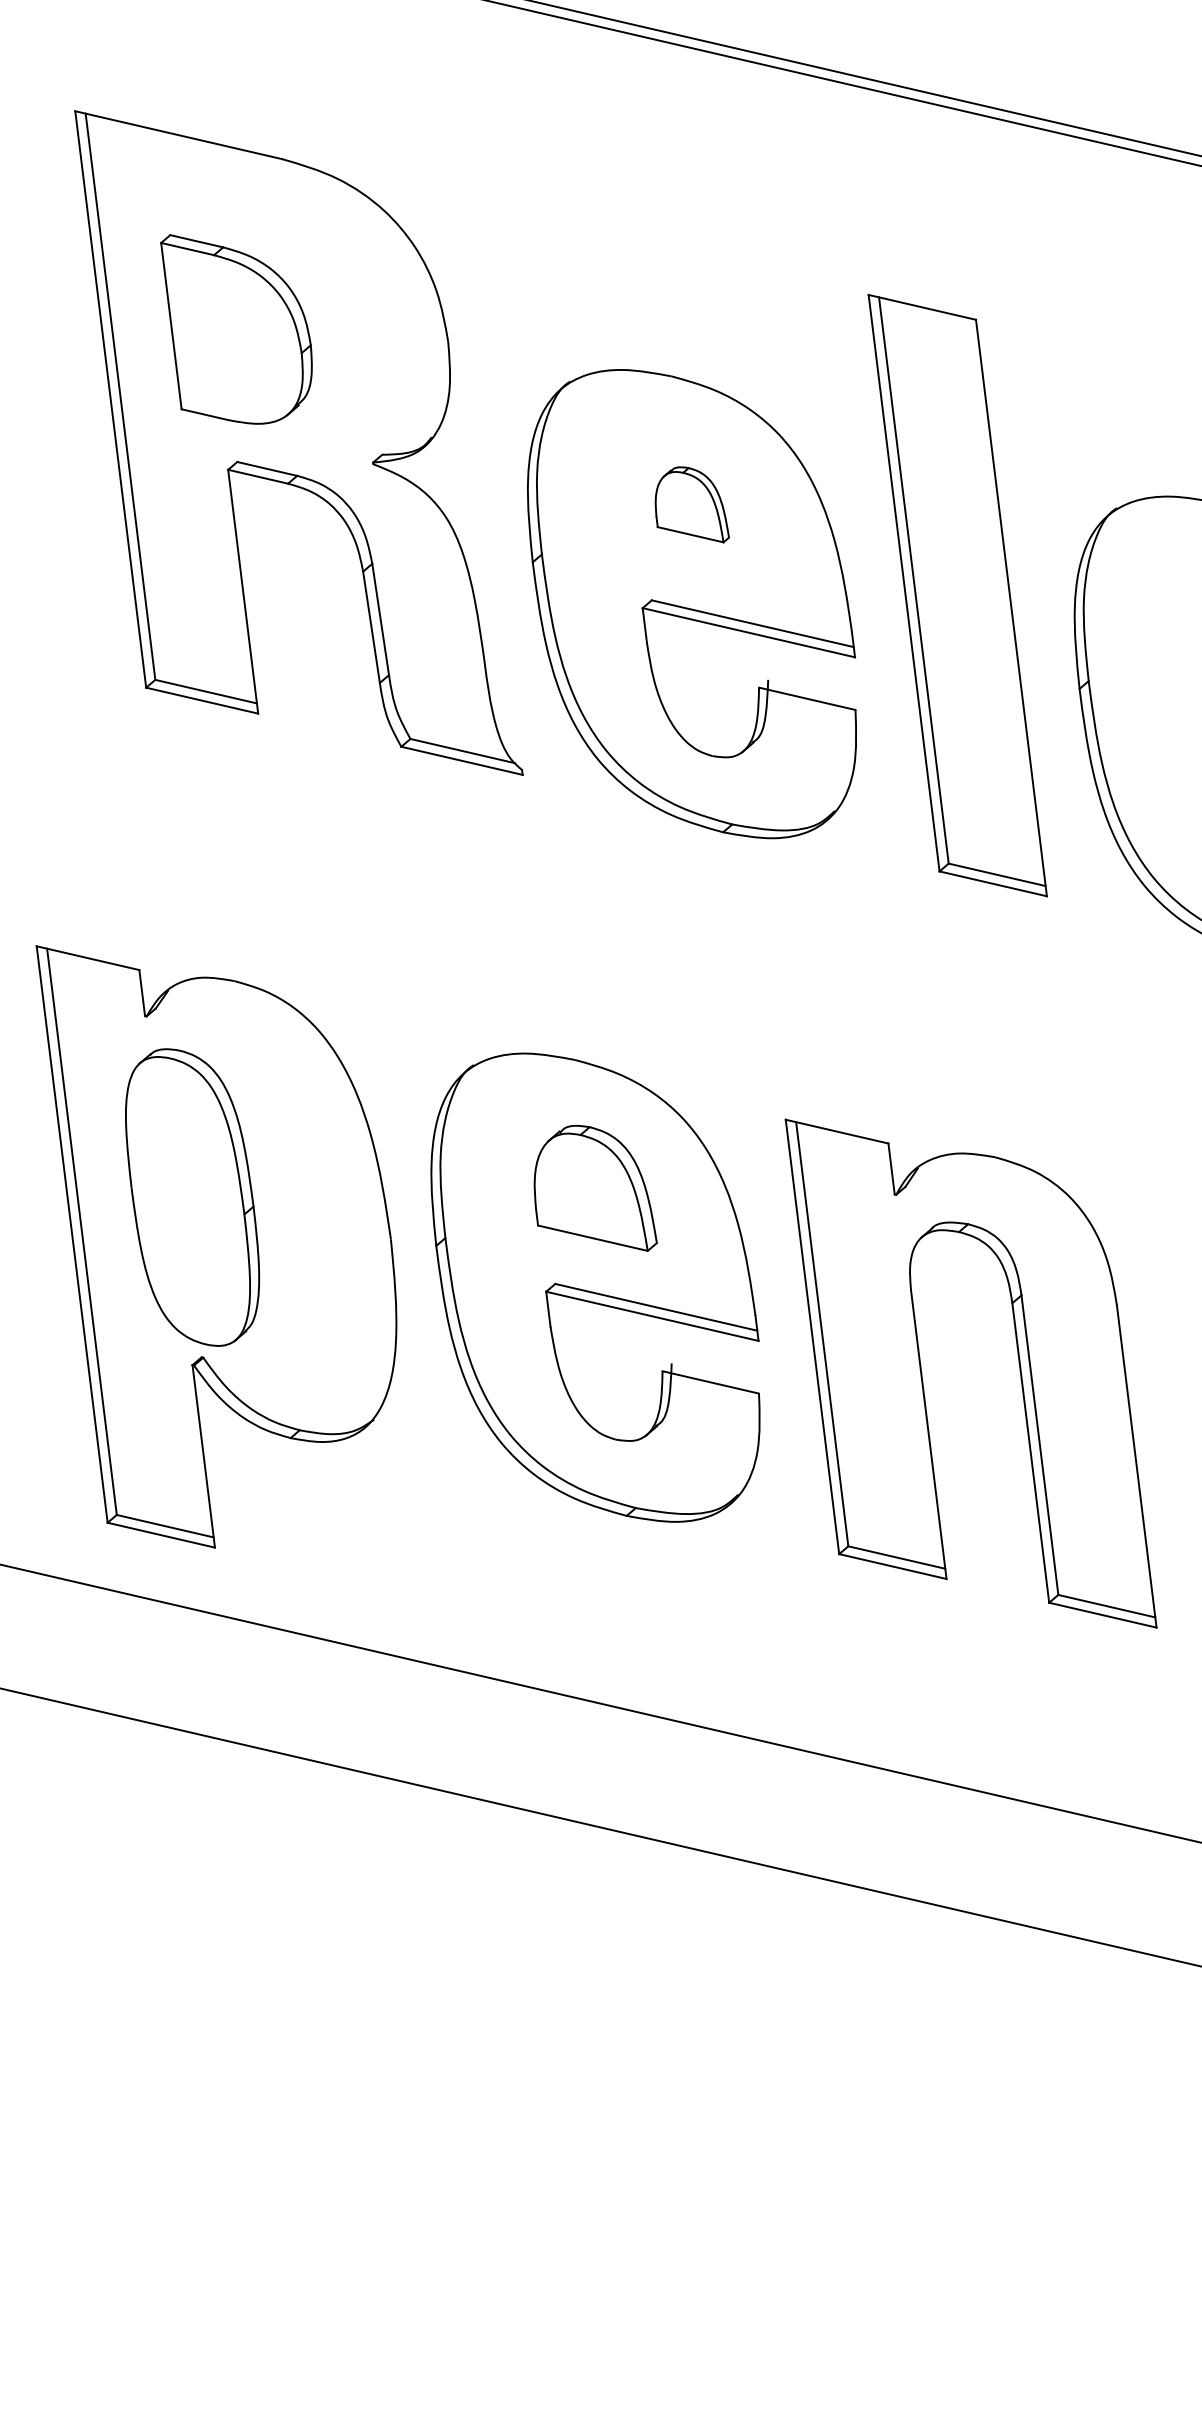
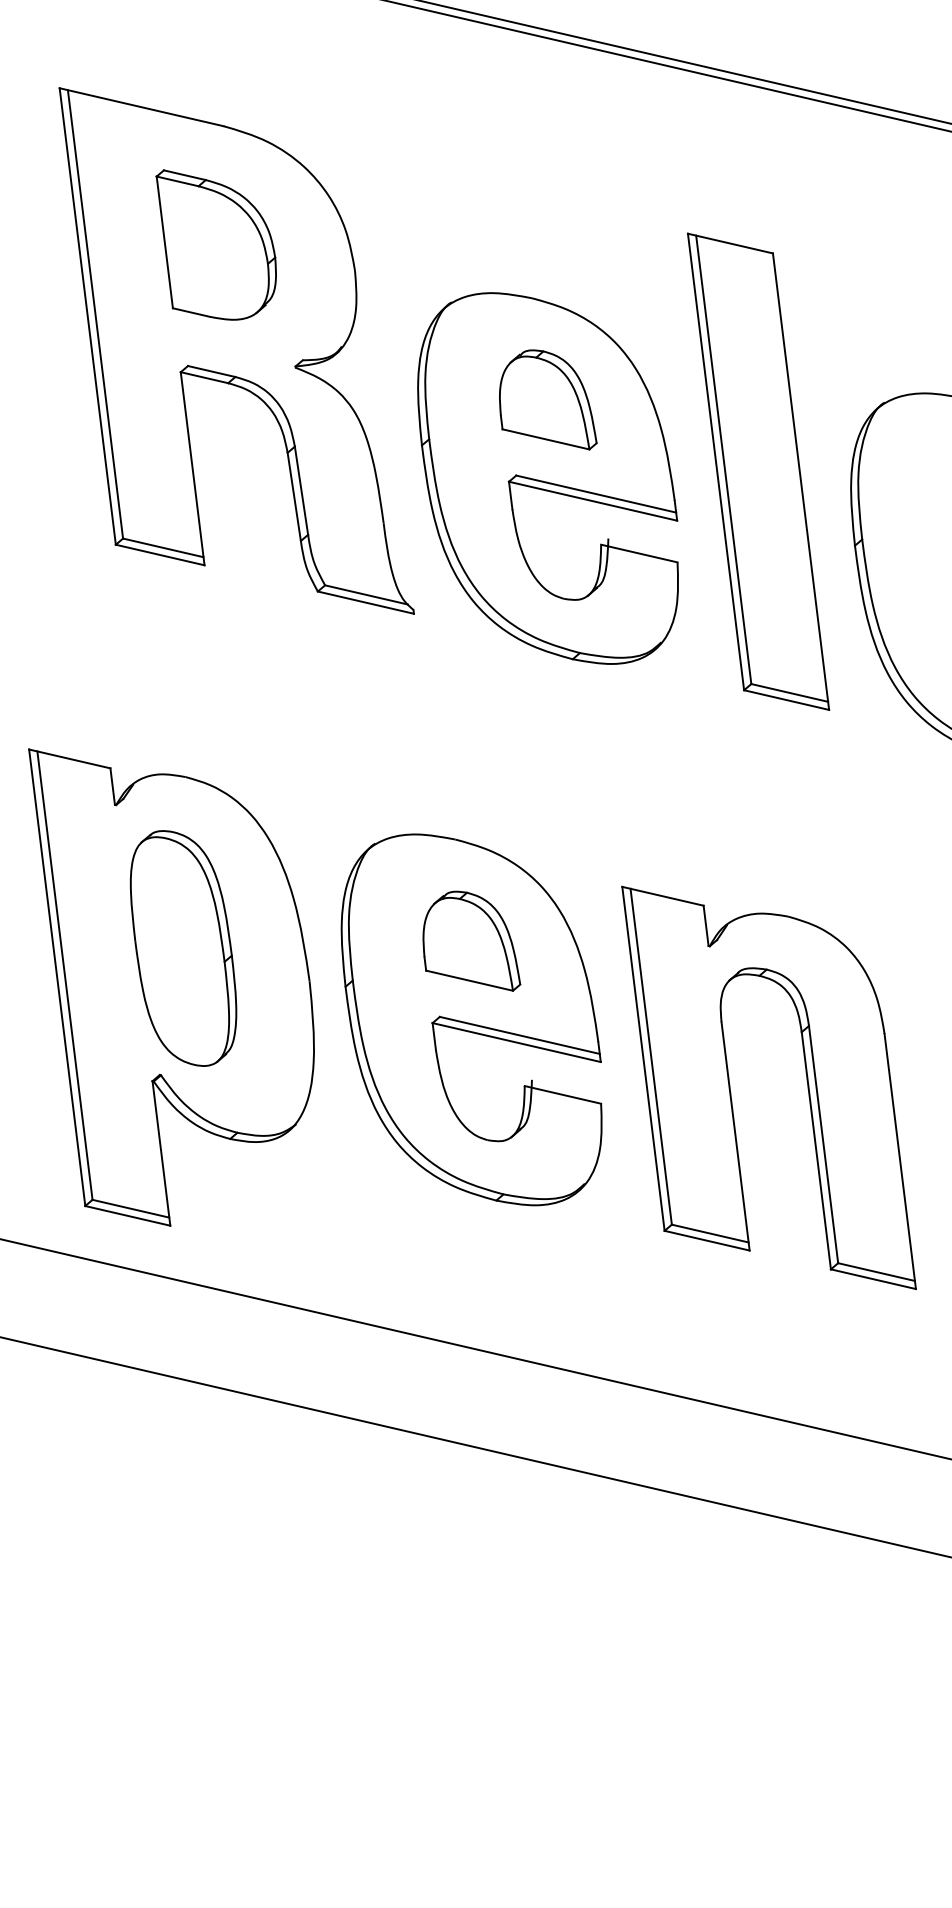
part: (235, 328) -> (215, 244), moved
part: (692, 504) -> (548, 399), size x1.67
part: (192, 1197) -> (183, 948), moved

